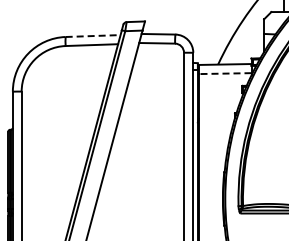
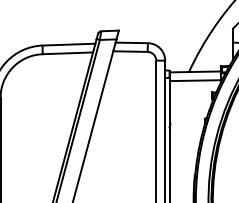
line: (93, 36) -> (69, 45), dashed -> solid
line: (224, 73) -> (195, 80), dashed -> solid

